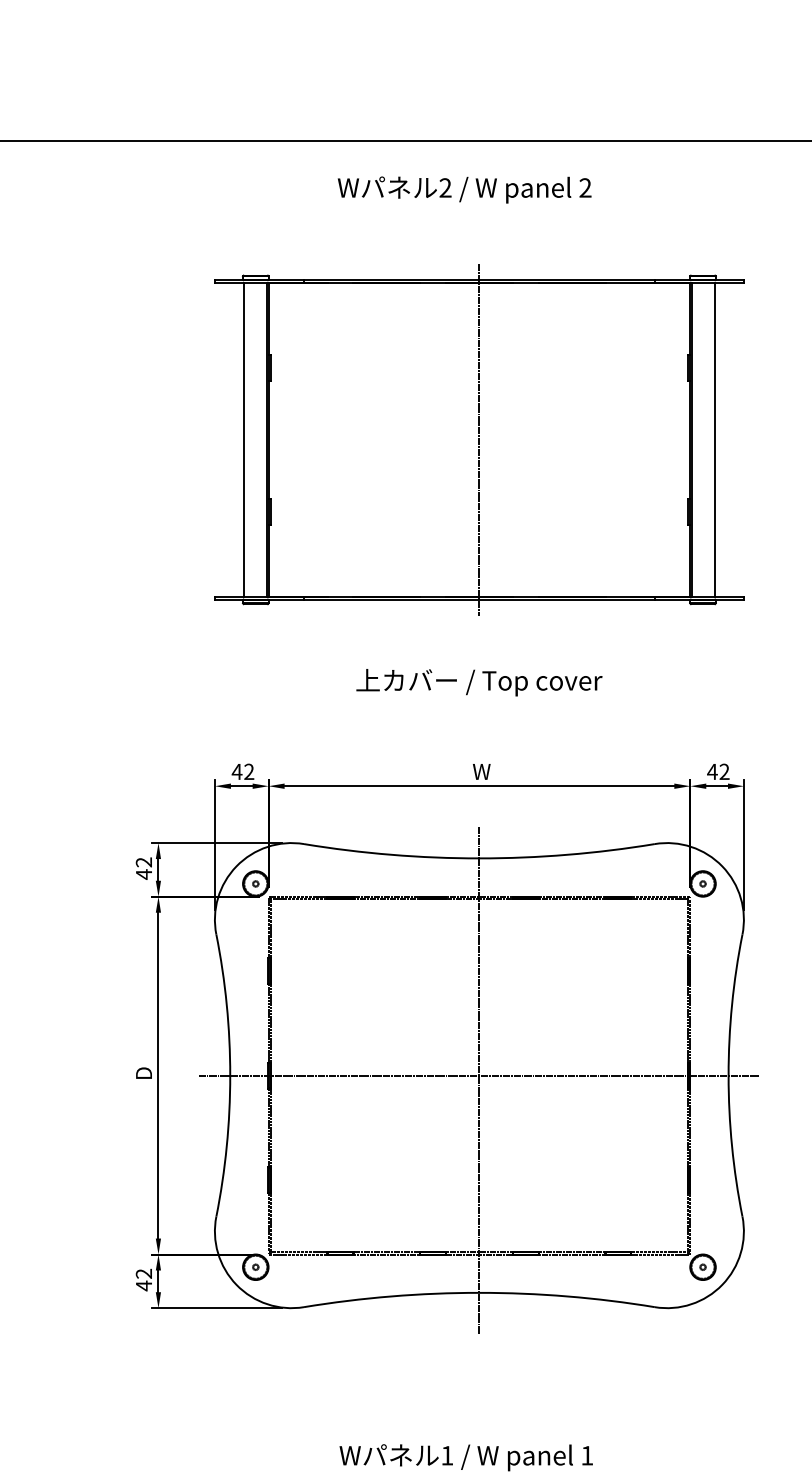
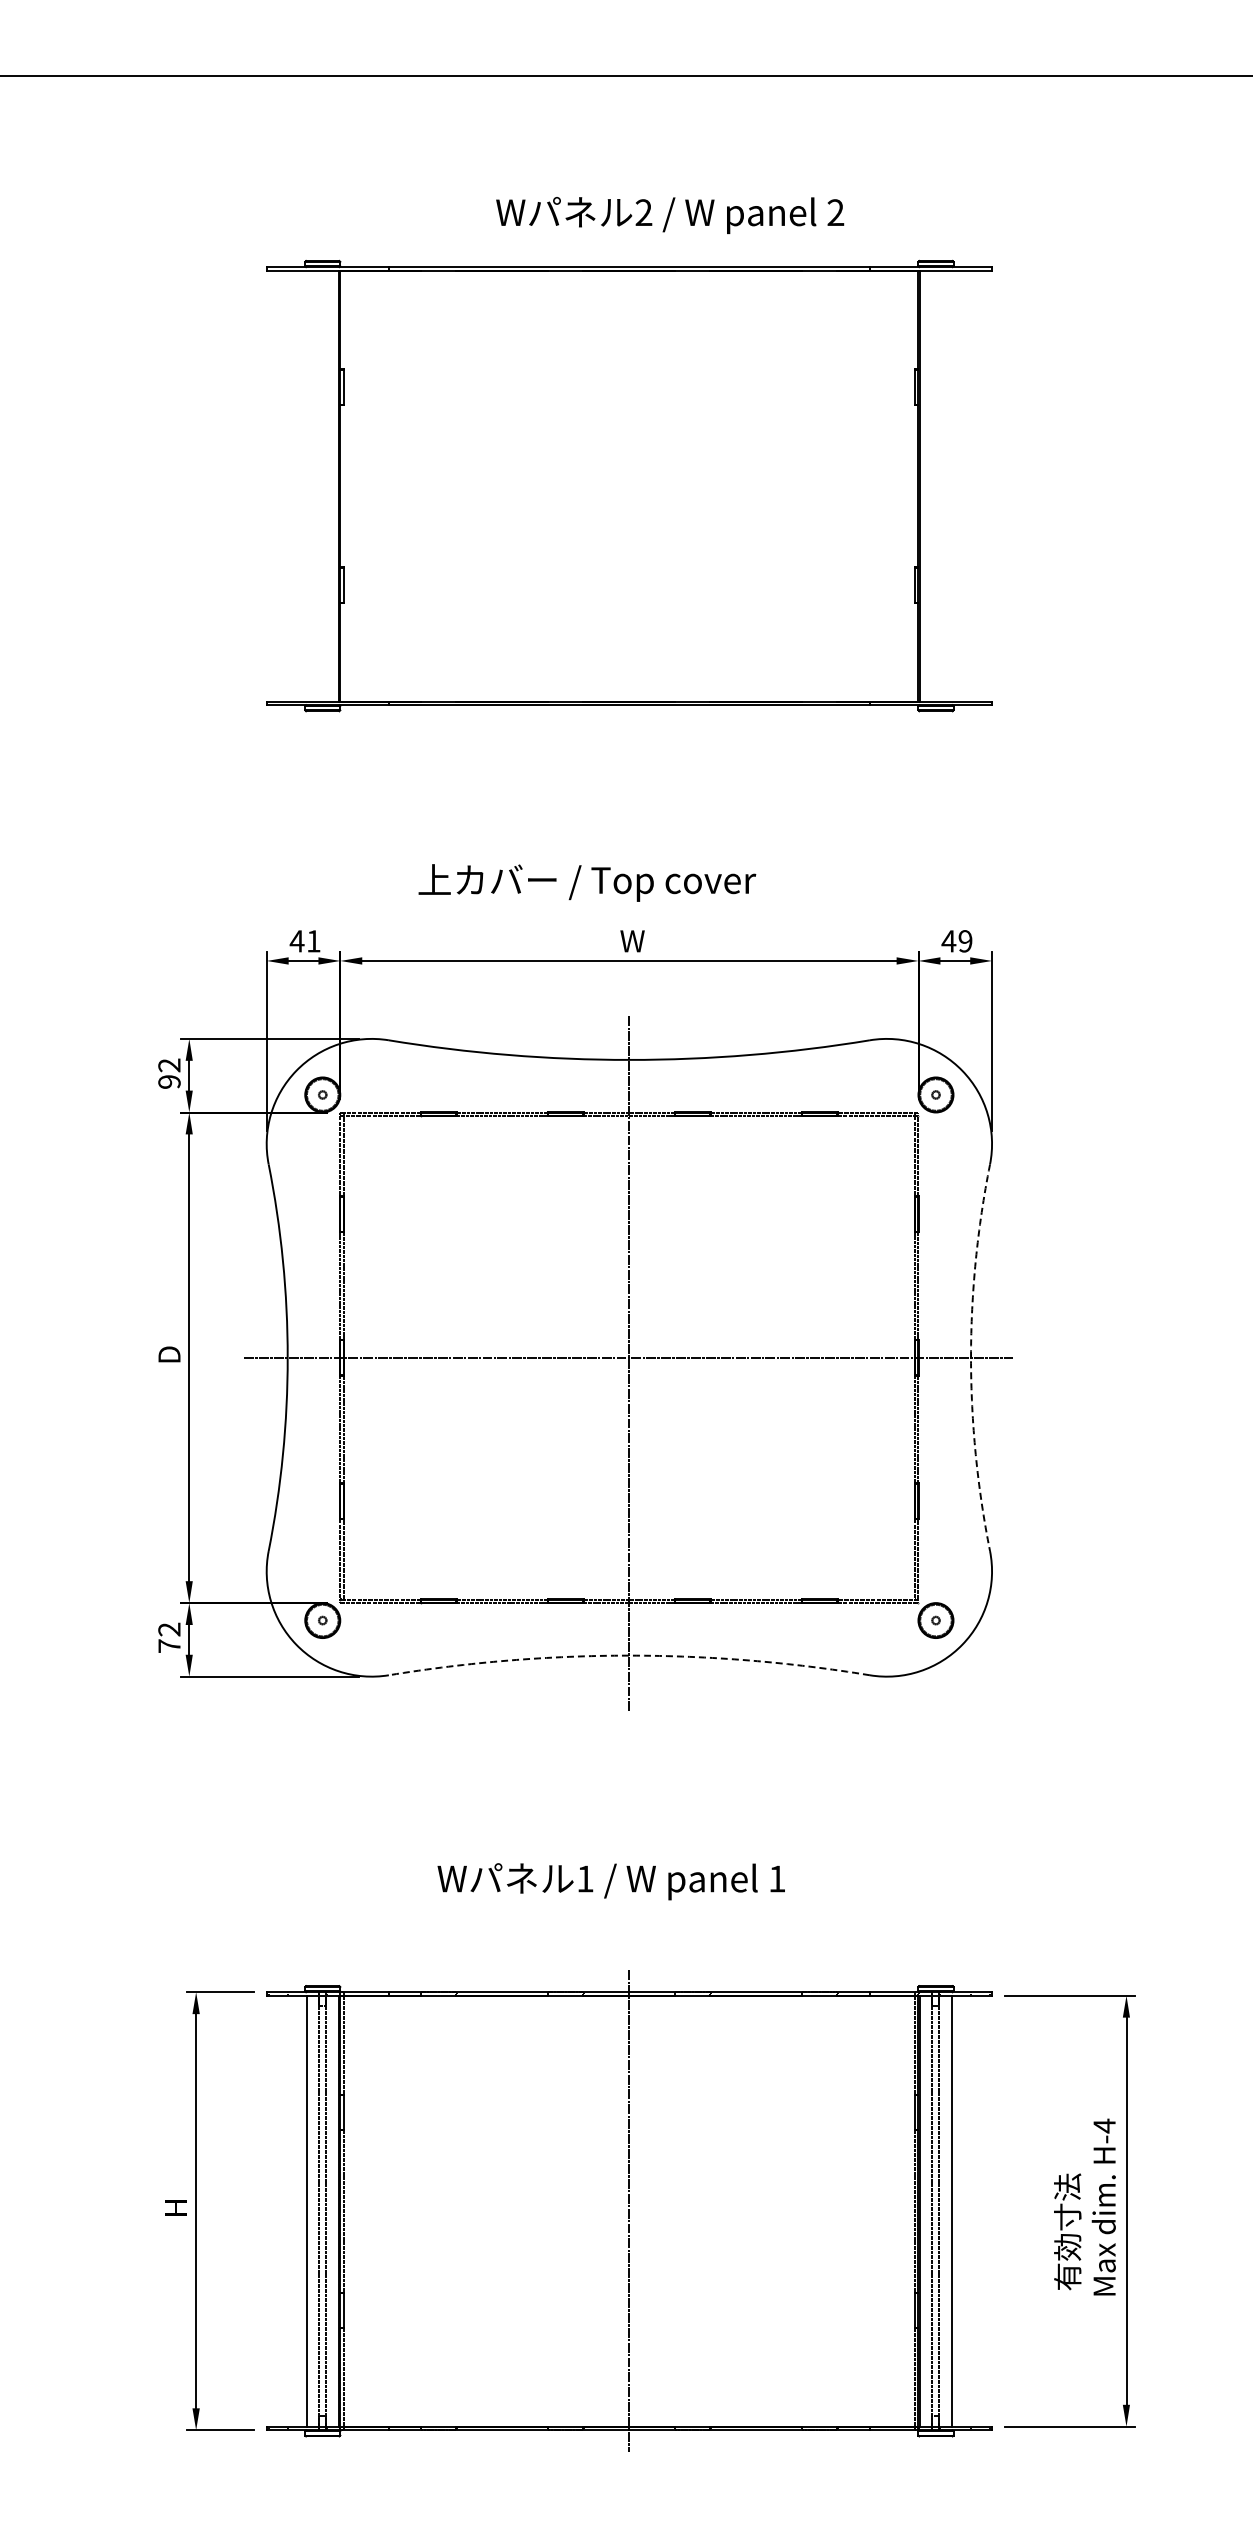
text: (464, 190) -> (670, 215), moved
line: (244, 439) -> (307, 485), removed
line: (714, 439) -> (951, 485), removed
line: (479, 440) -> (629, 486), removed
text: (479, 682) -> (587, 882), moved
text: (249, 772) -> (313, 941), 42 -> 41
text: (724, 772) -> (965, 941), 42 -> 49
text: (144, 874) -> (169, 1081), 42 -> 92
arc: (728, 1075) -> (971, 1357), solid -> dashed
text: (144, 1285) -> (169, 1645), 42 -> 72
arc: (479, 1292) -> (629, 1655), solid -> dashed

